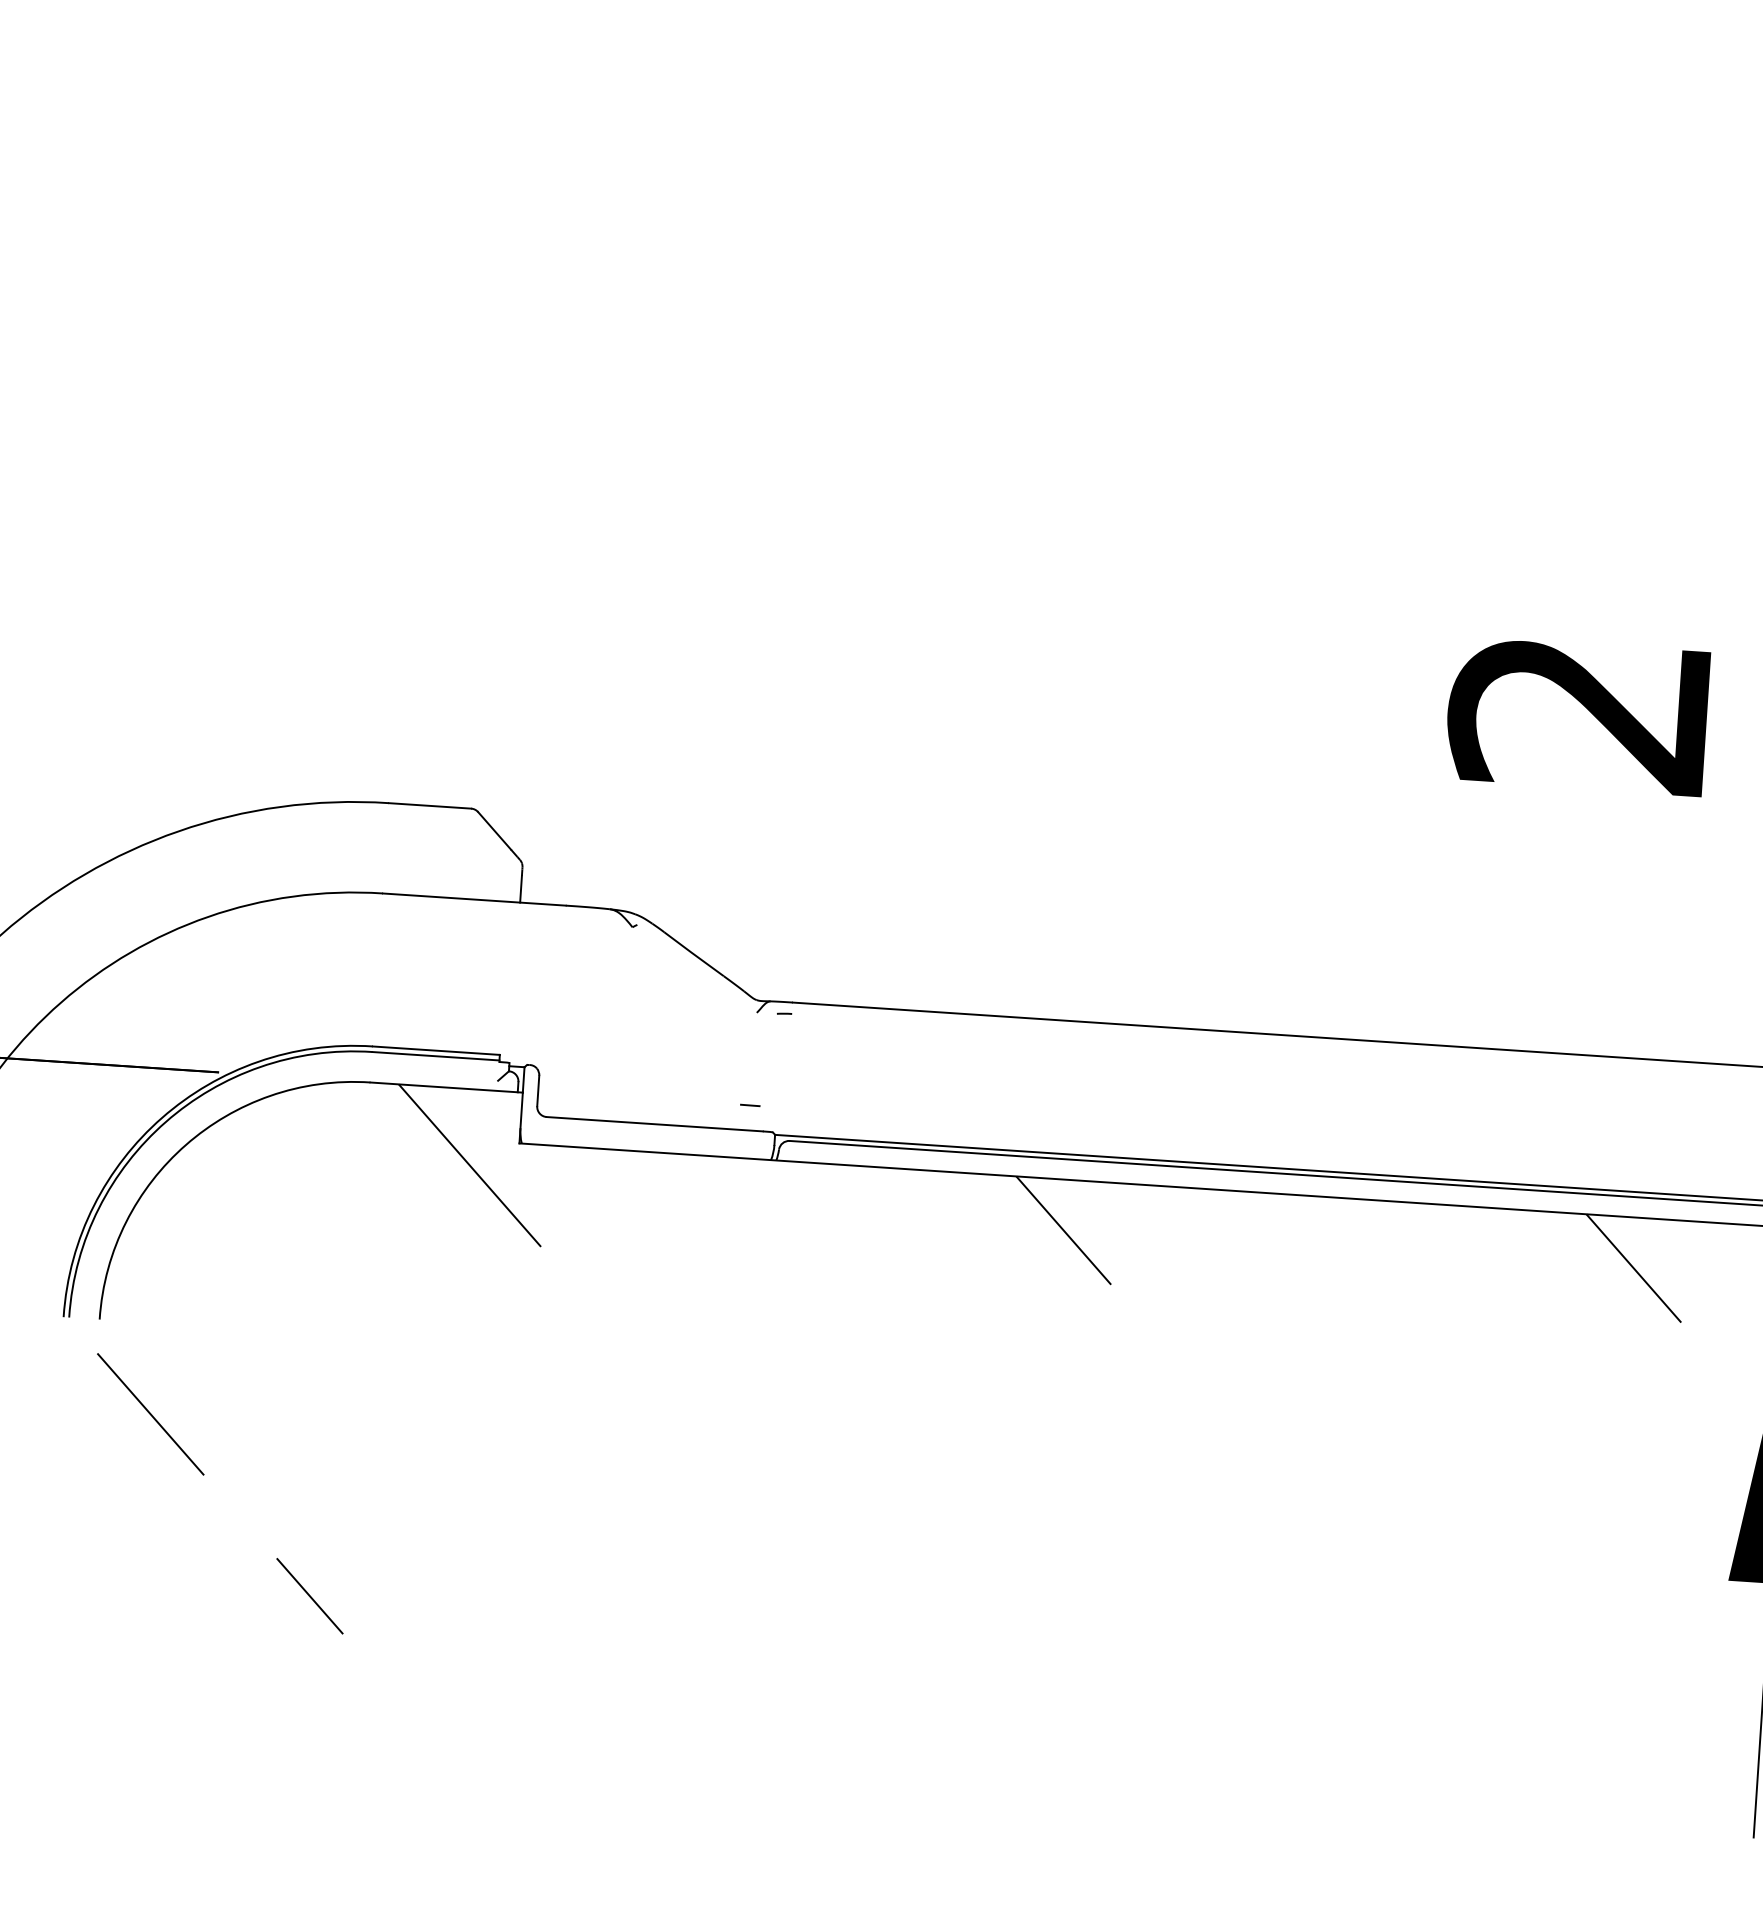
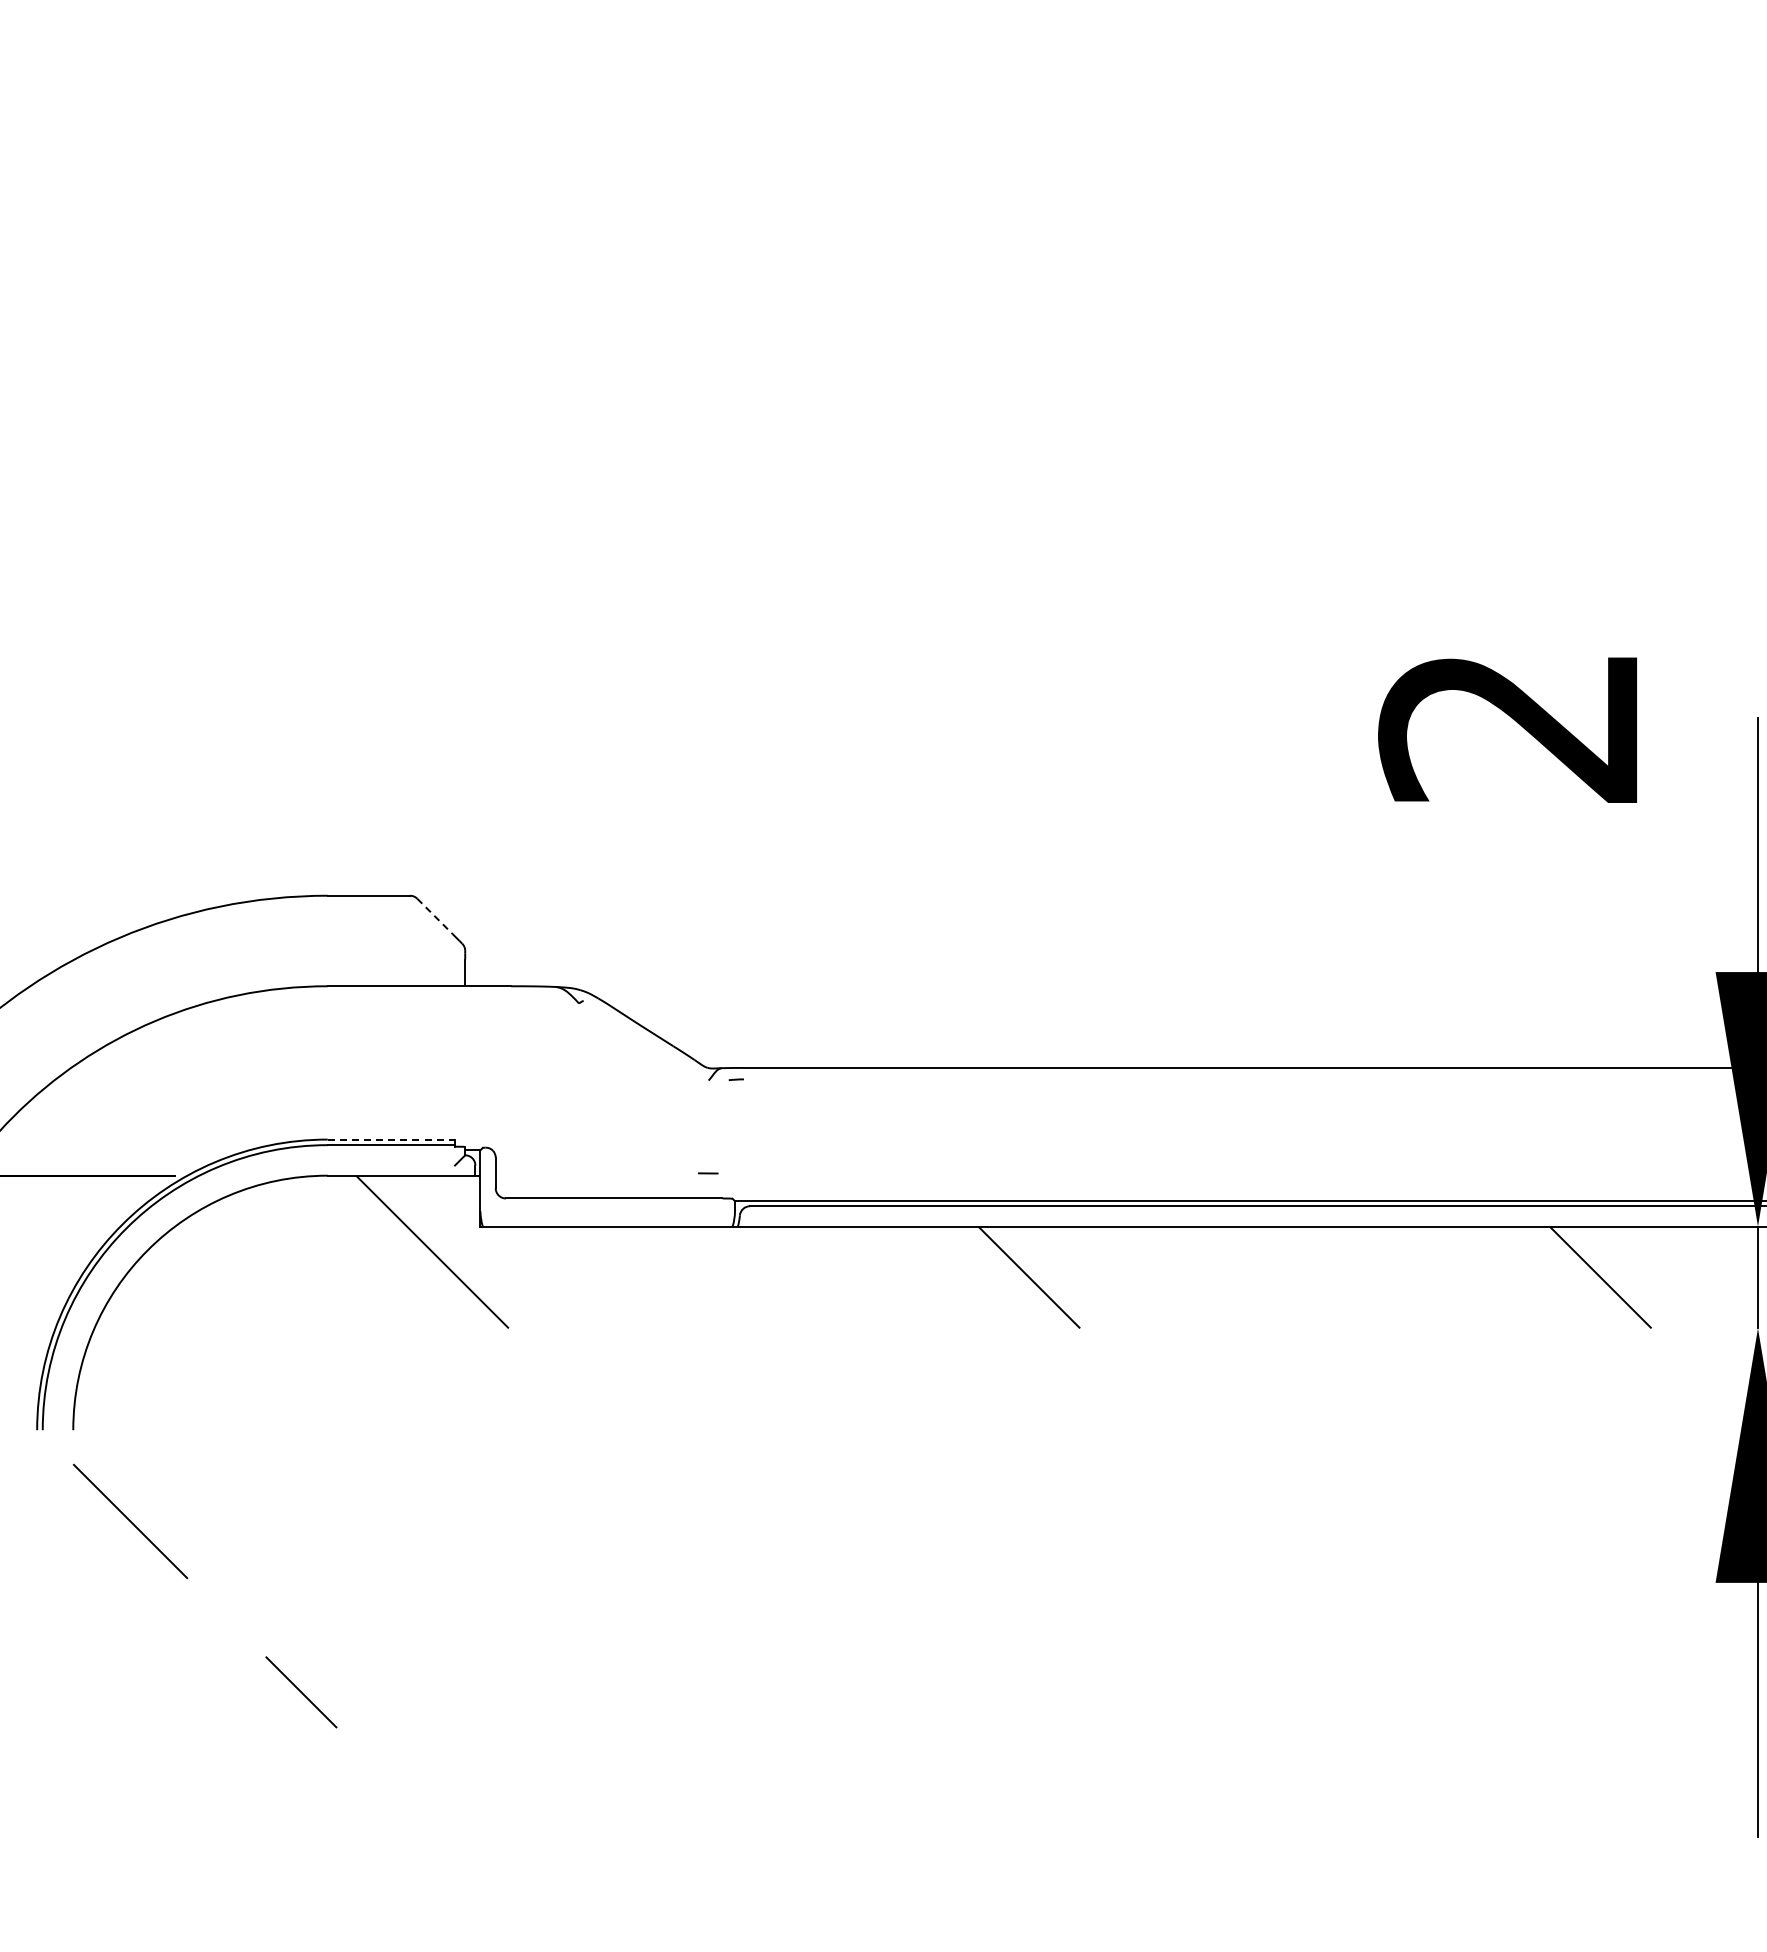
line: (494, 830) -> (434, 916), solid -> dashed
line: (436, 1050) -> (391, 1139), solid -> dashed

